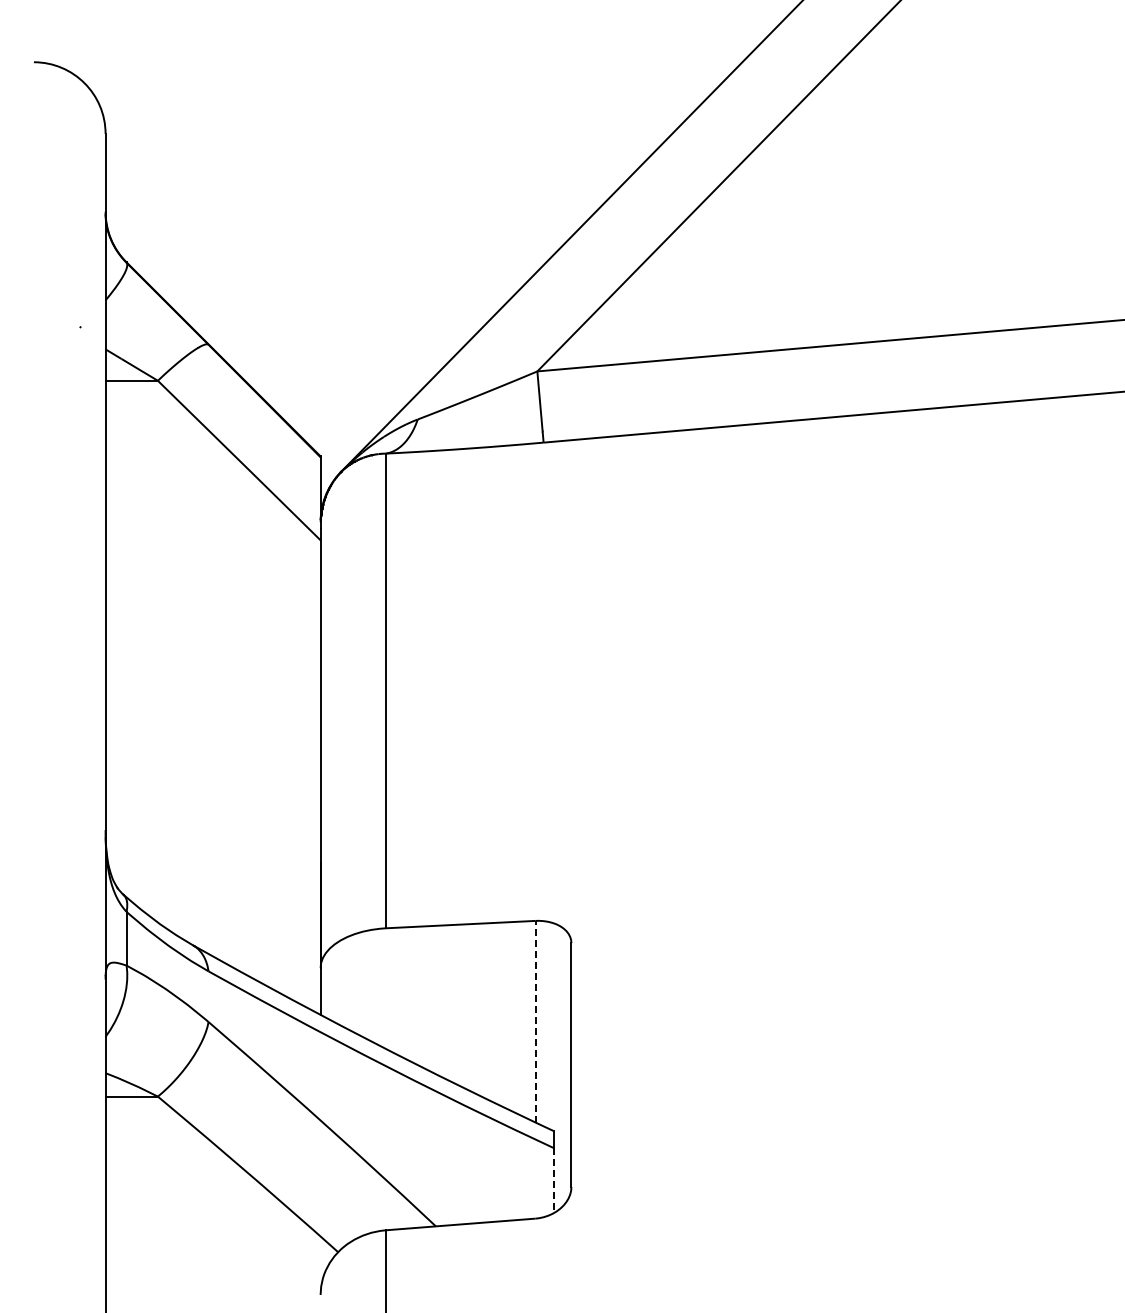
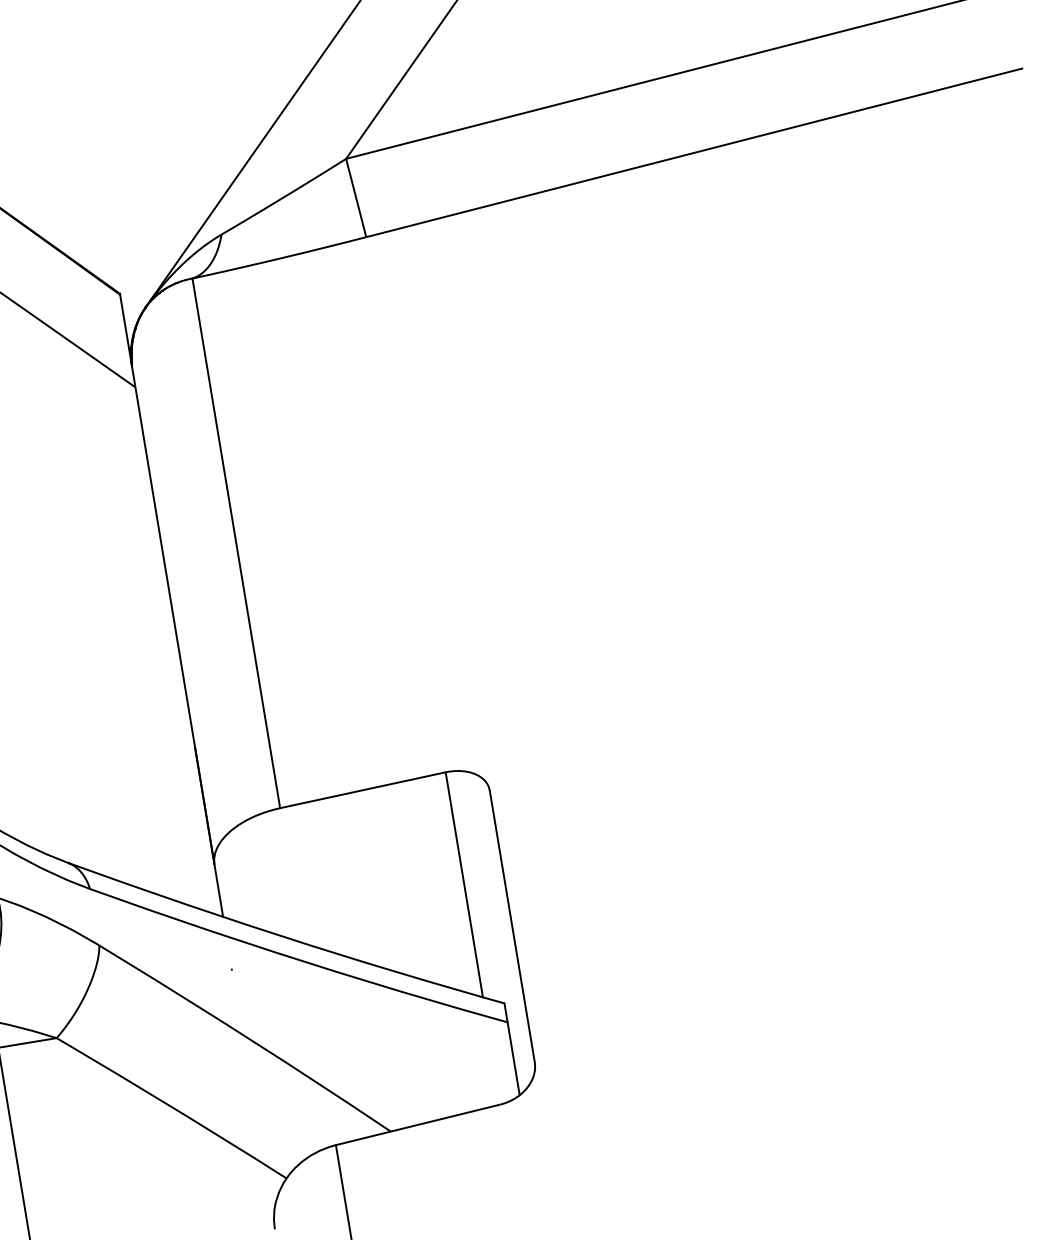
line: (535, 1021) -> (464, 884), dashed -> solid
line: (553, 1180) -> (513, 1058), dashed -> solid

